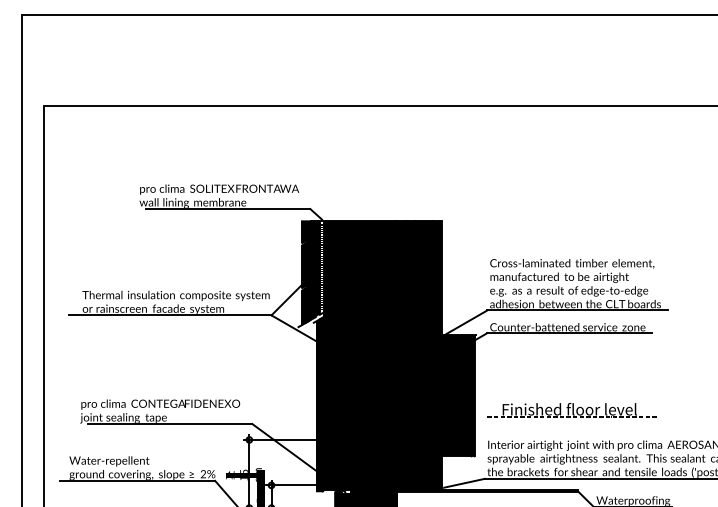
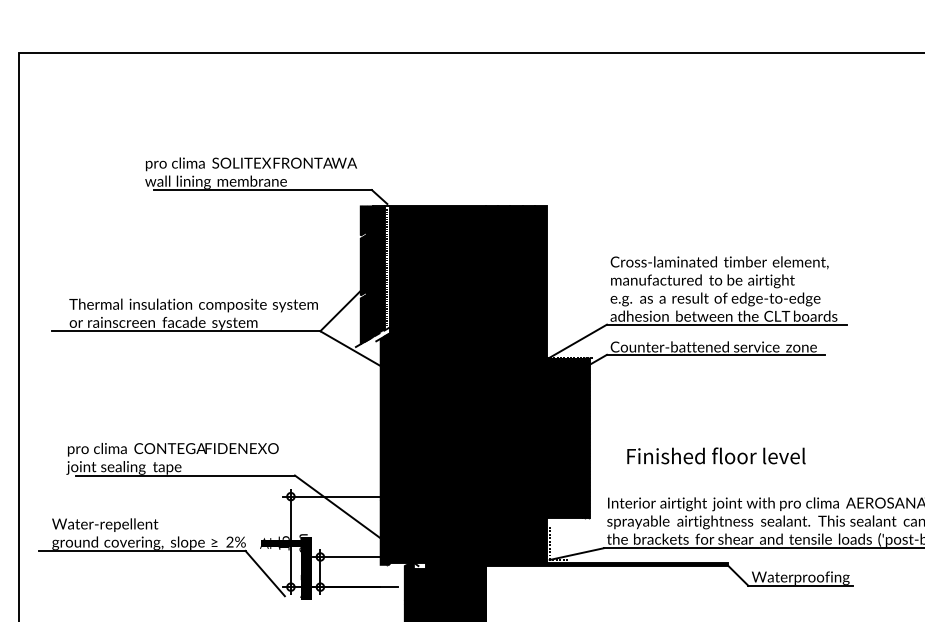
line: (572, 410) -> (719, 457), removed

